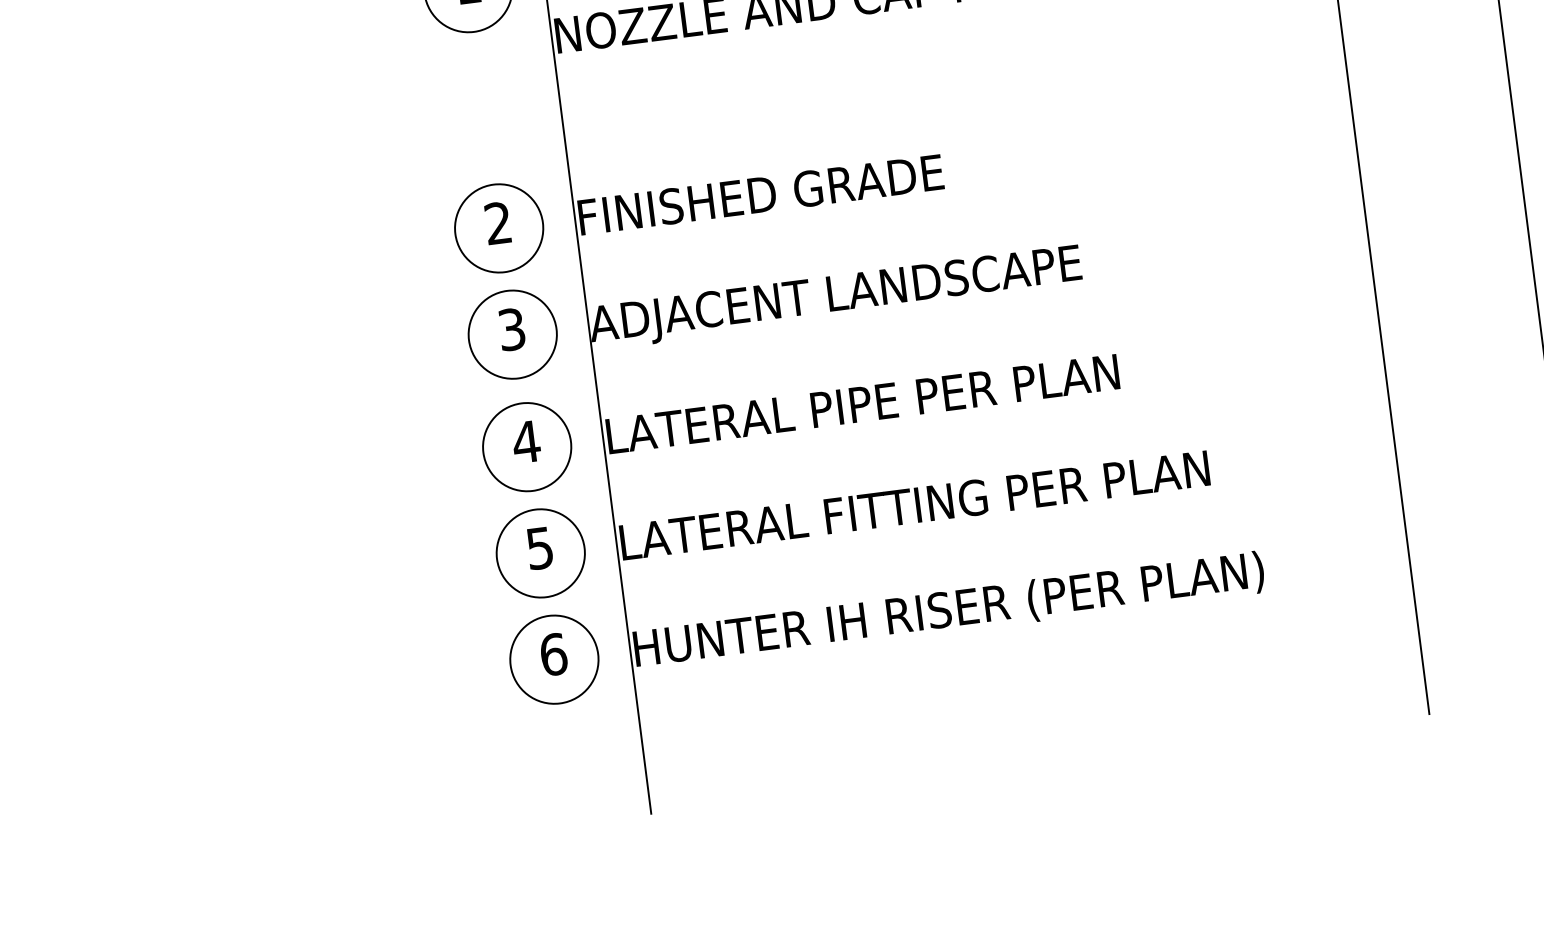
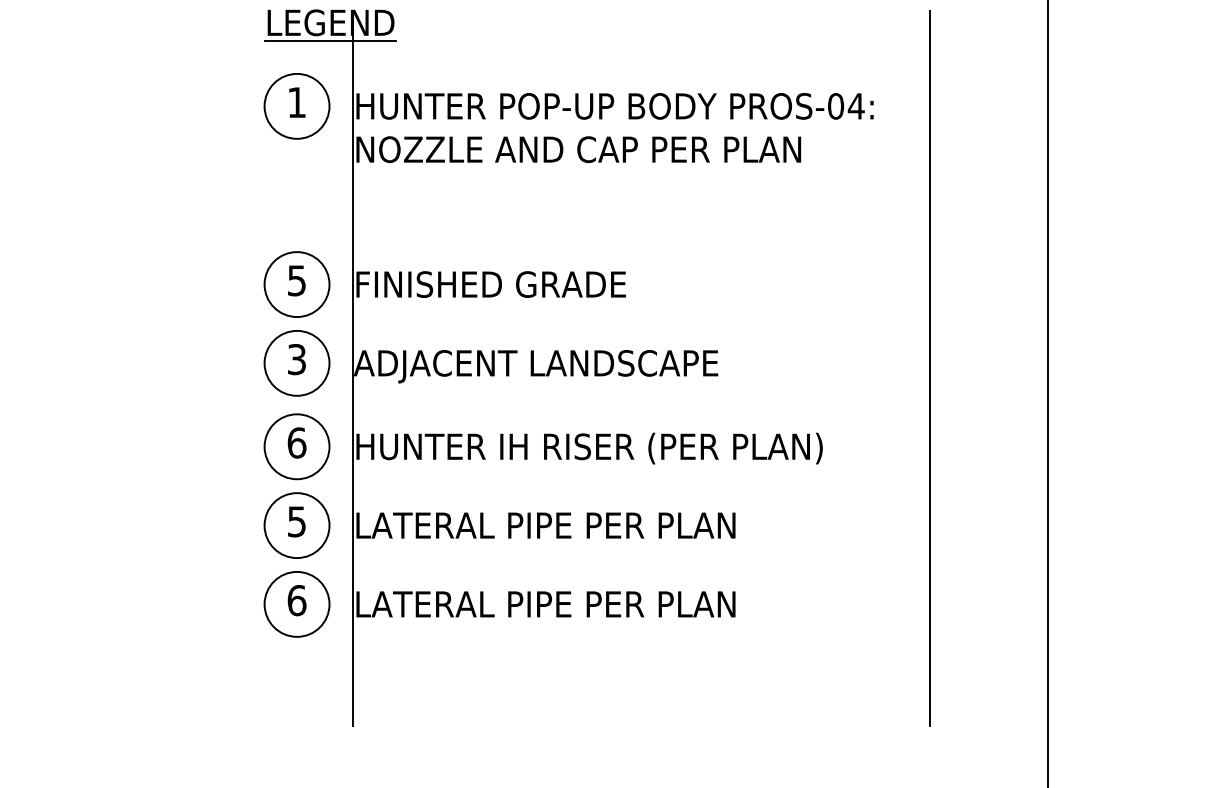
text: (497, 223) -> (296, 280), 2 -> 5
text: (923, 398) -> (590, 448), LATERAL PIPE PER PLAN -> HUNTER IH RISER (PER PLAN)
text: (525, 441) -> (296, 442), 4 -> 6
text: (1018, 492) -> (651, 525), LATERAL FITTING PER PLAN -> LATERAL PIPE PER PLAN
text: (950, 610) -> (590, 605), HUNTER IH RISER (PER PLAN) -> LATERAL PIPE PER PLAN

